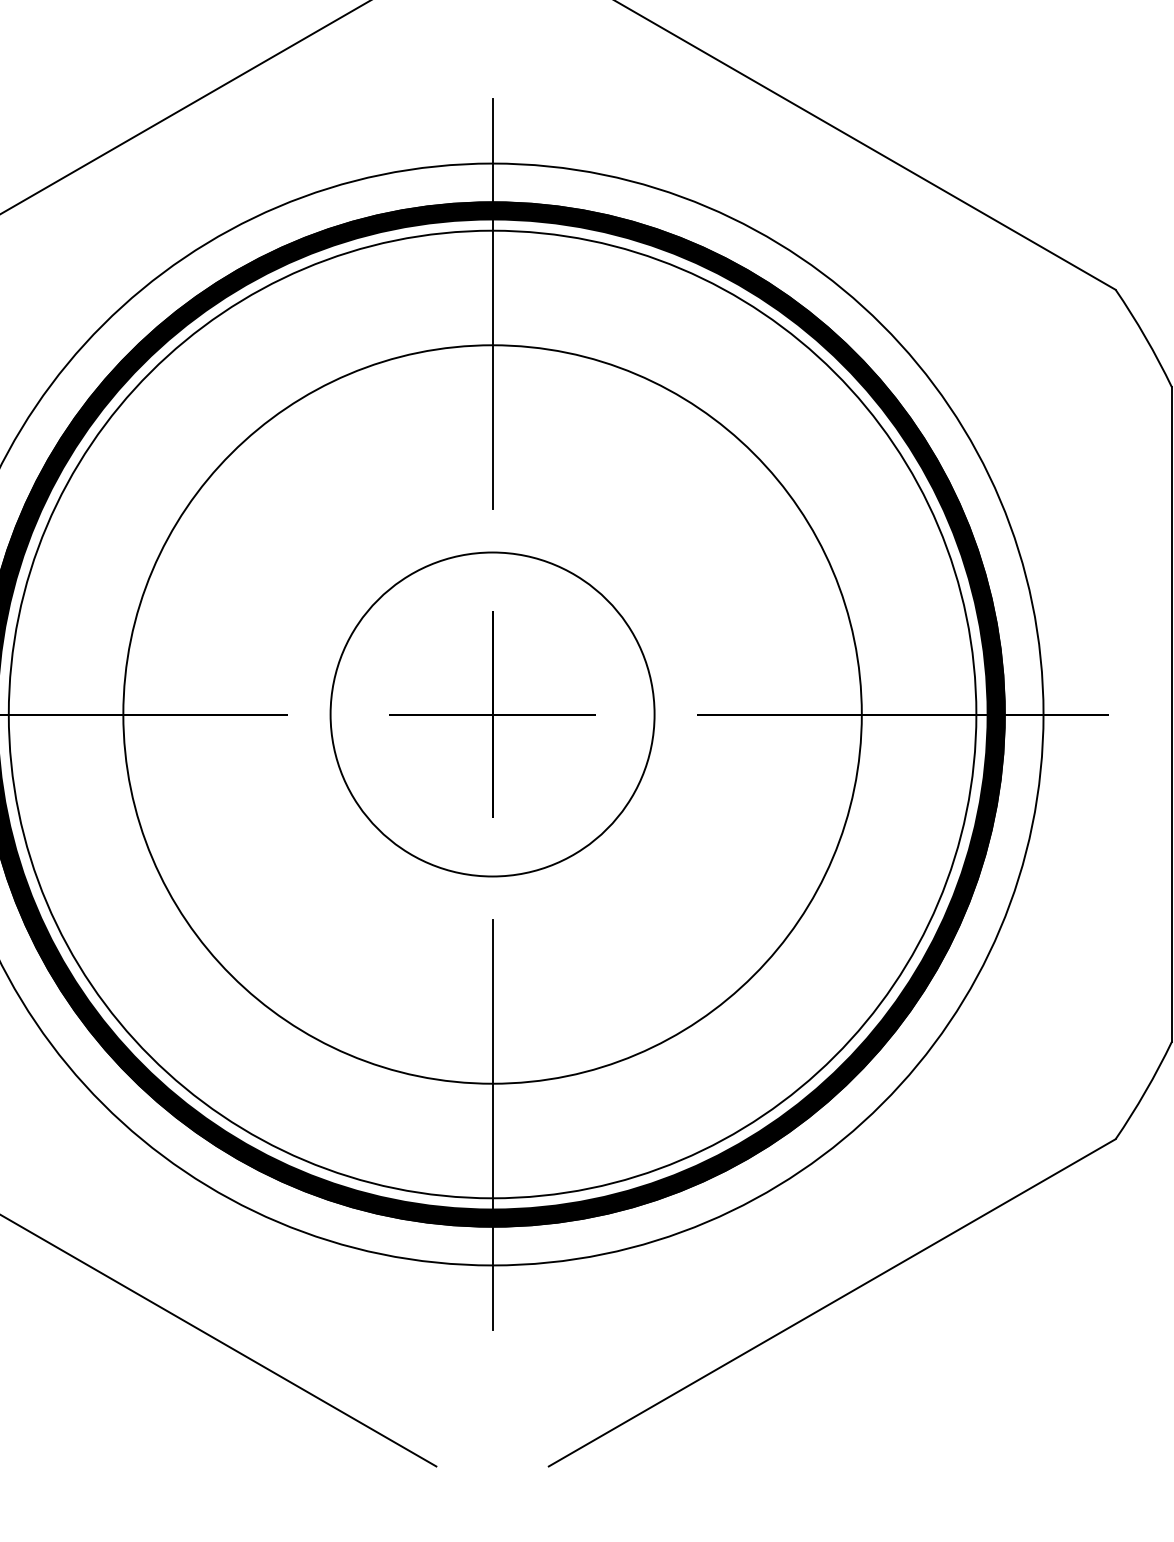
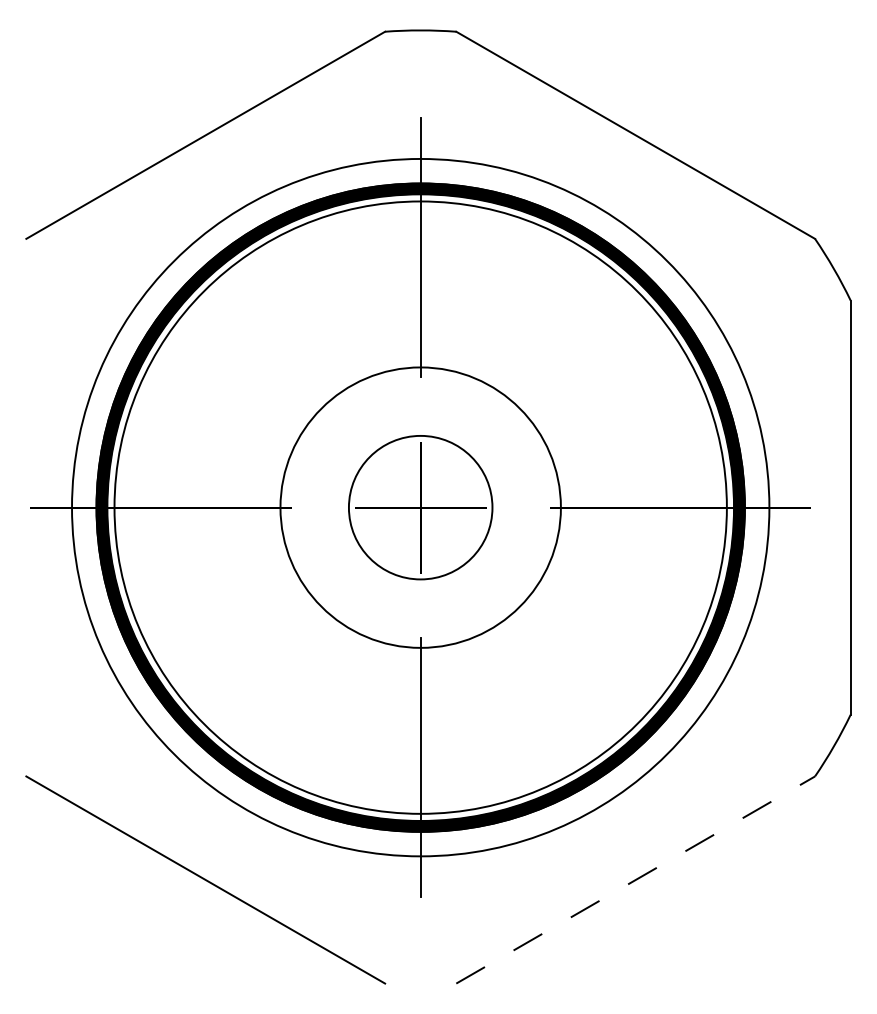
circle: (492, 714) -> (420, 507), size x0.6
circle: (492, 714) -> (420, 507), size x0.7
line: (833, 1302) -> (636, 879), solid -> dashed

